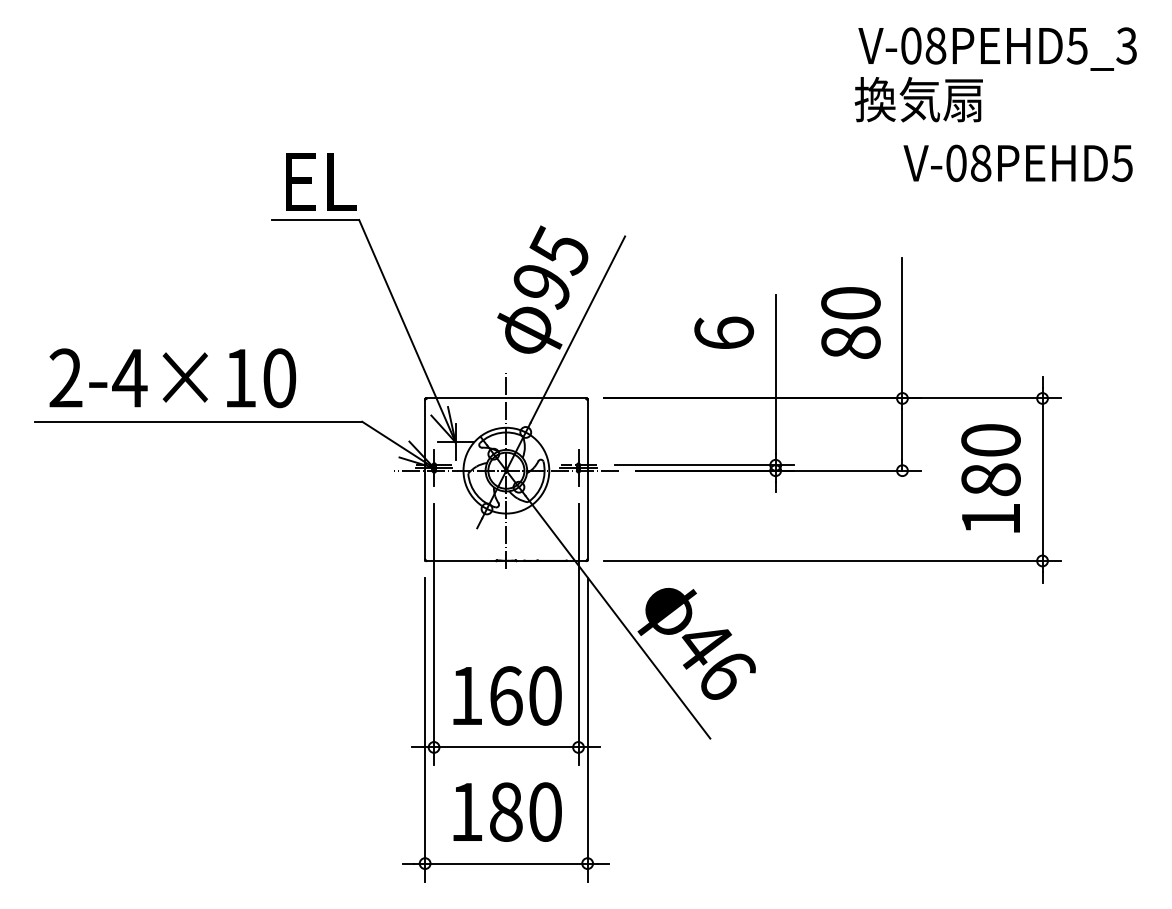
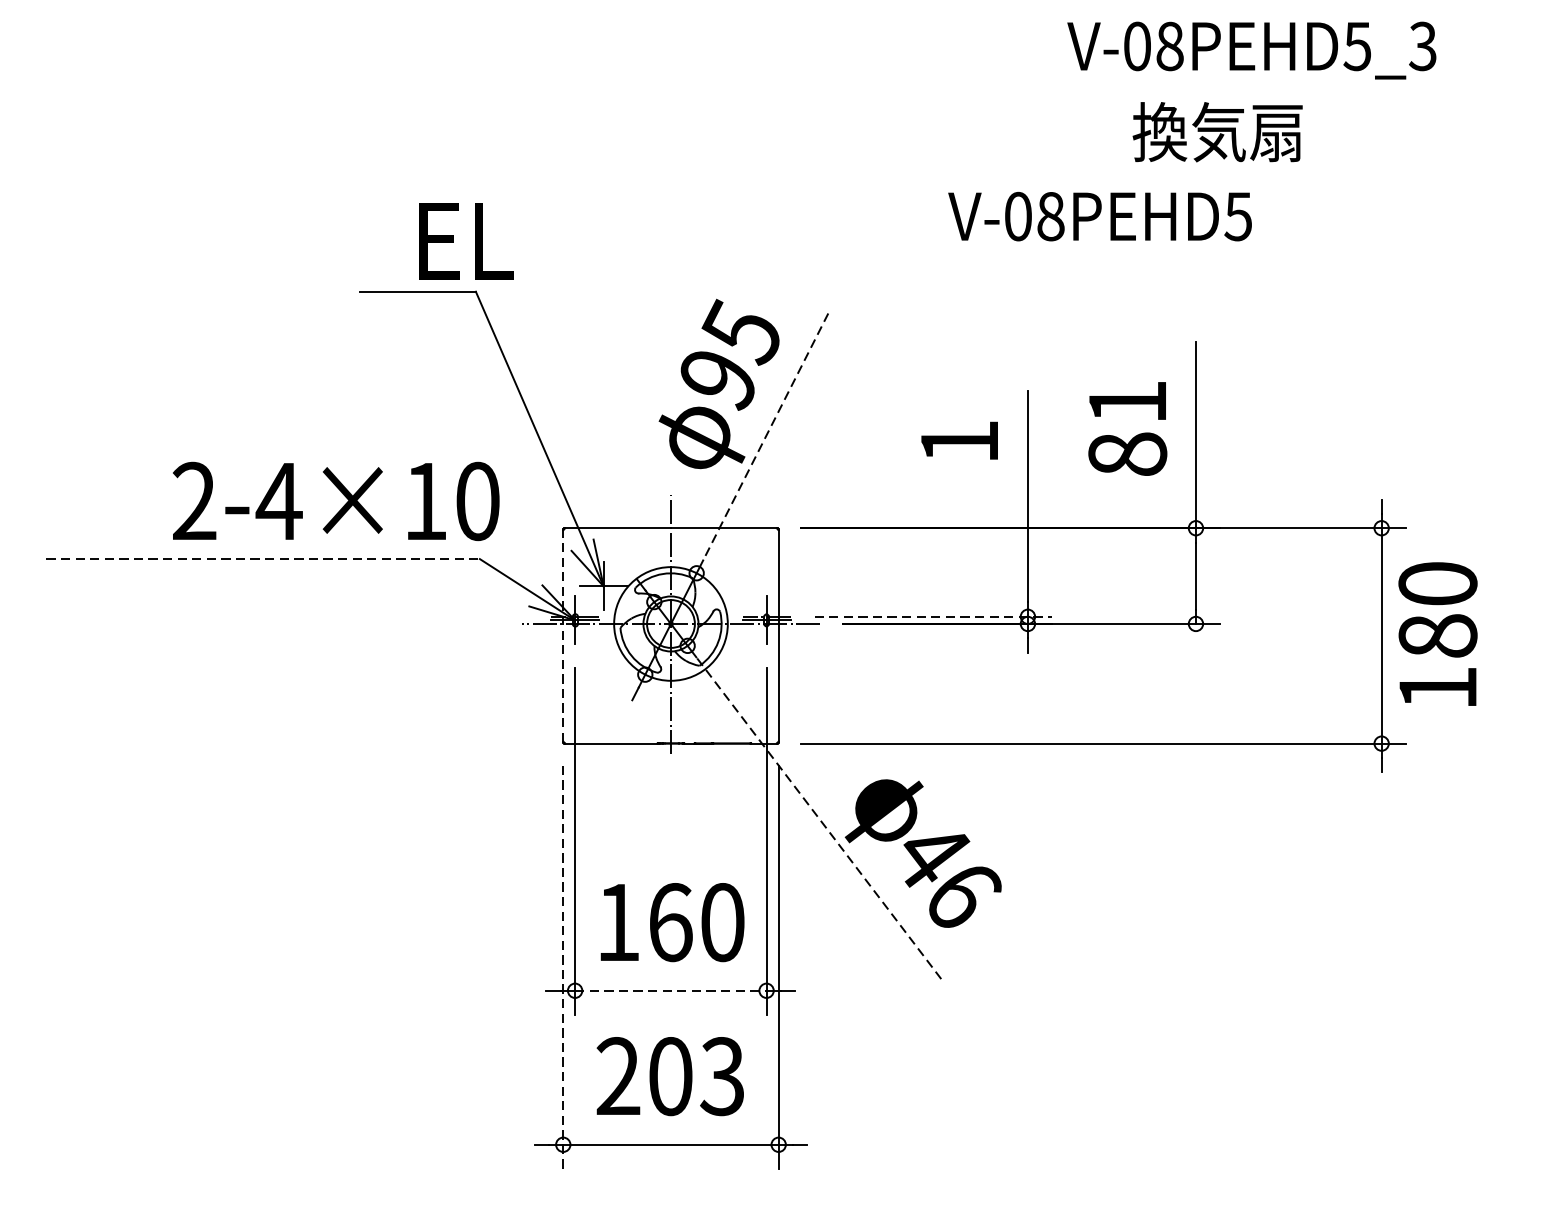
text: (997, 48) -> (1251, 49), moved
text: (1017, 162) -> (1099, 215), moved
text: (321, 181) -> (466, 240), moved
text: (850, 303) -> (1127, 402), 80 -> 81
line: (577, 330) -> (765, 438), solid -> dashed
text: (724, 332) -> (960, 440), 6 -> 1
text: (172, 378) -> (335, 501), moved
line: (198, 421) -> (262, 558), solid -> dashed
line: (704, 465) -> (933, 617), solid -> dashed
text: (990, 478) -> (1437, 634), moved
line: (425, 479) -> (563, 635), solid -> dashed
line: (617, 617) -> (818, 818), solid -> dashed
line: (425, 729) -> (563, 967), solid -> dashed
line: (506, 747) -> (671, 990), solid -> dashed
text: (505, 811) -> (669, 1075), 180 -> 203

